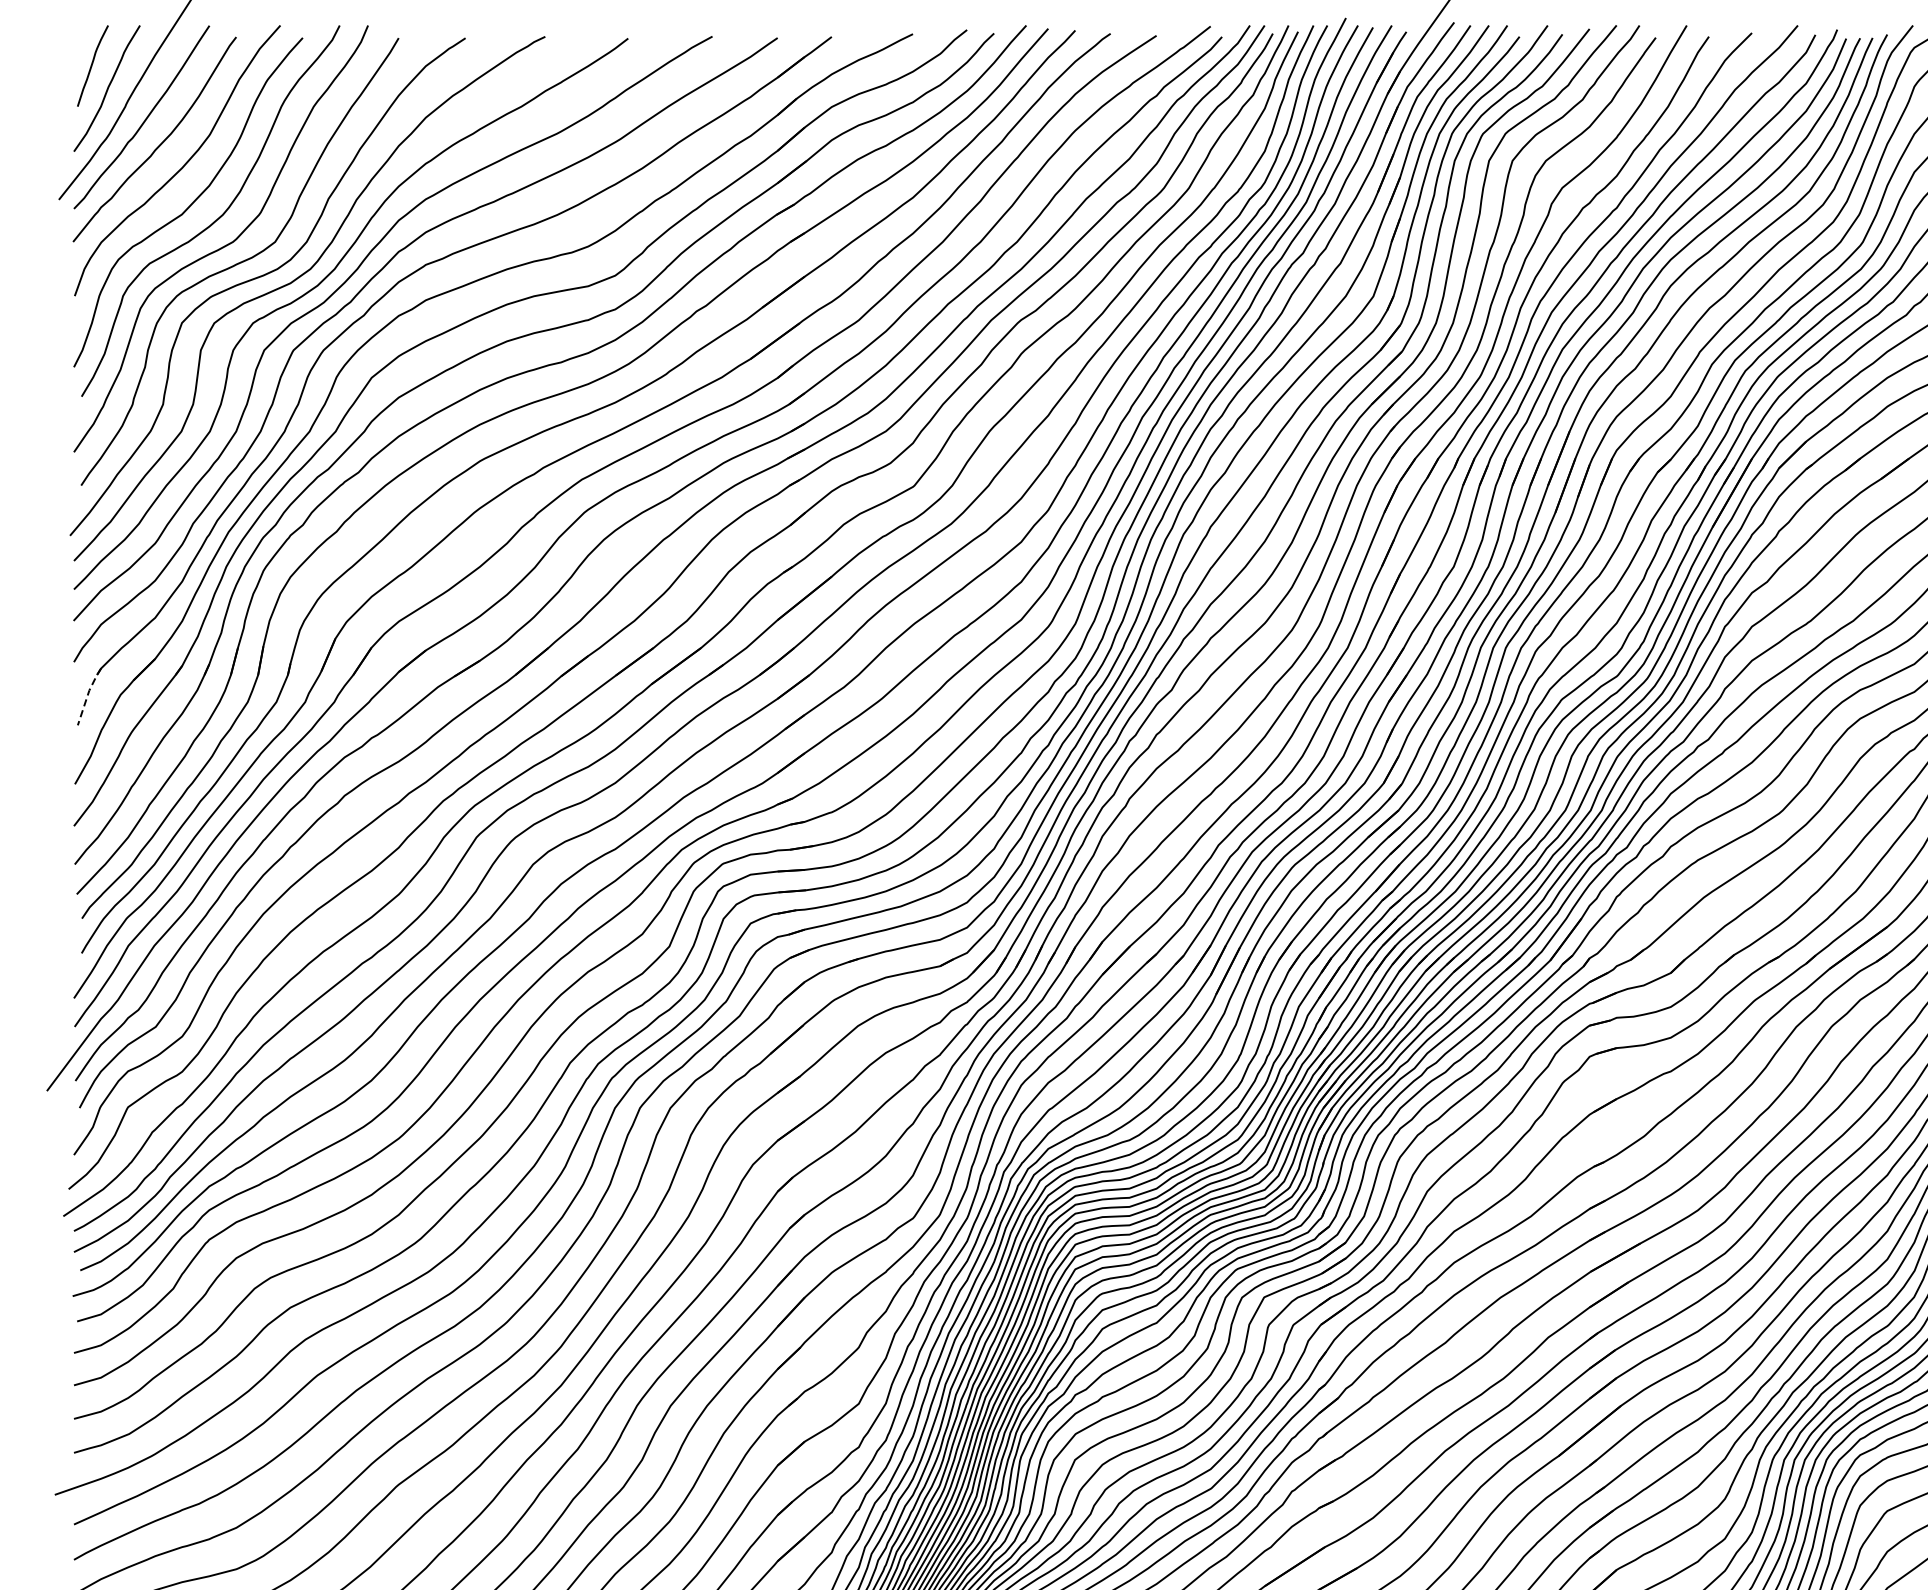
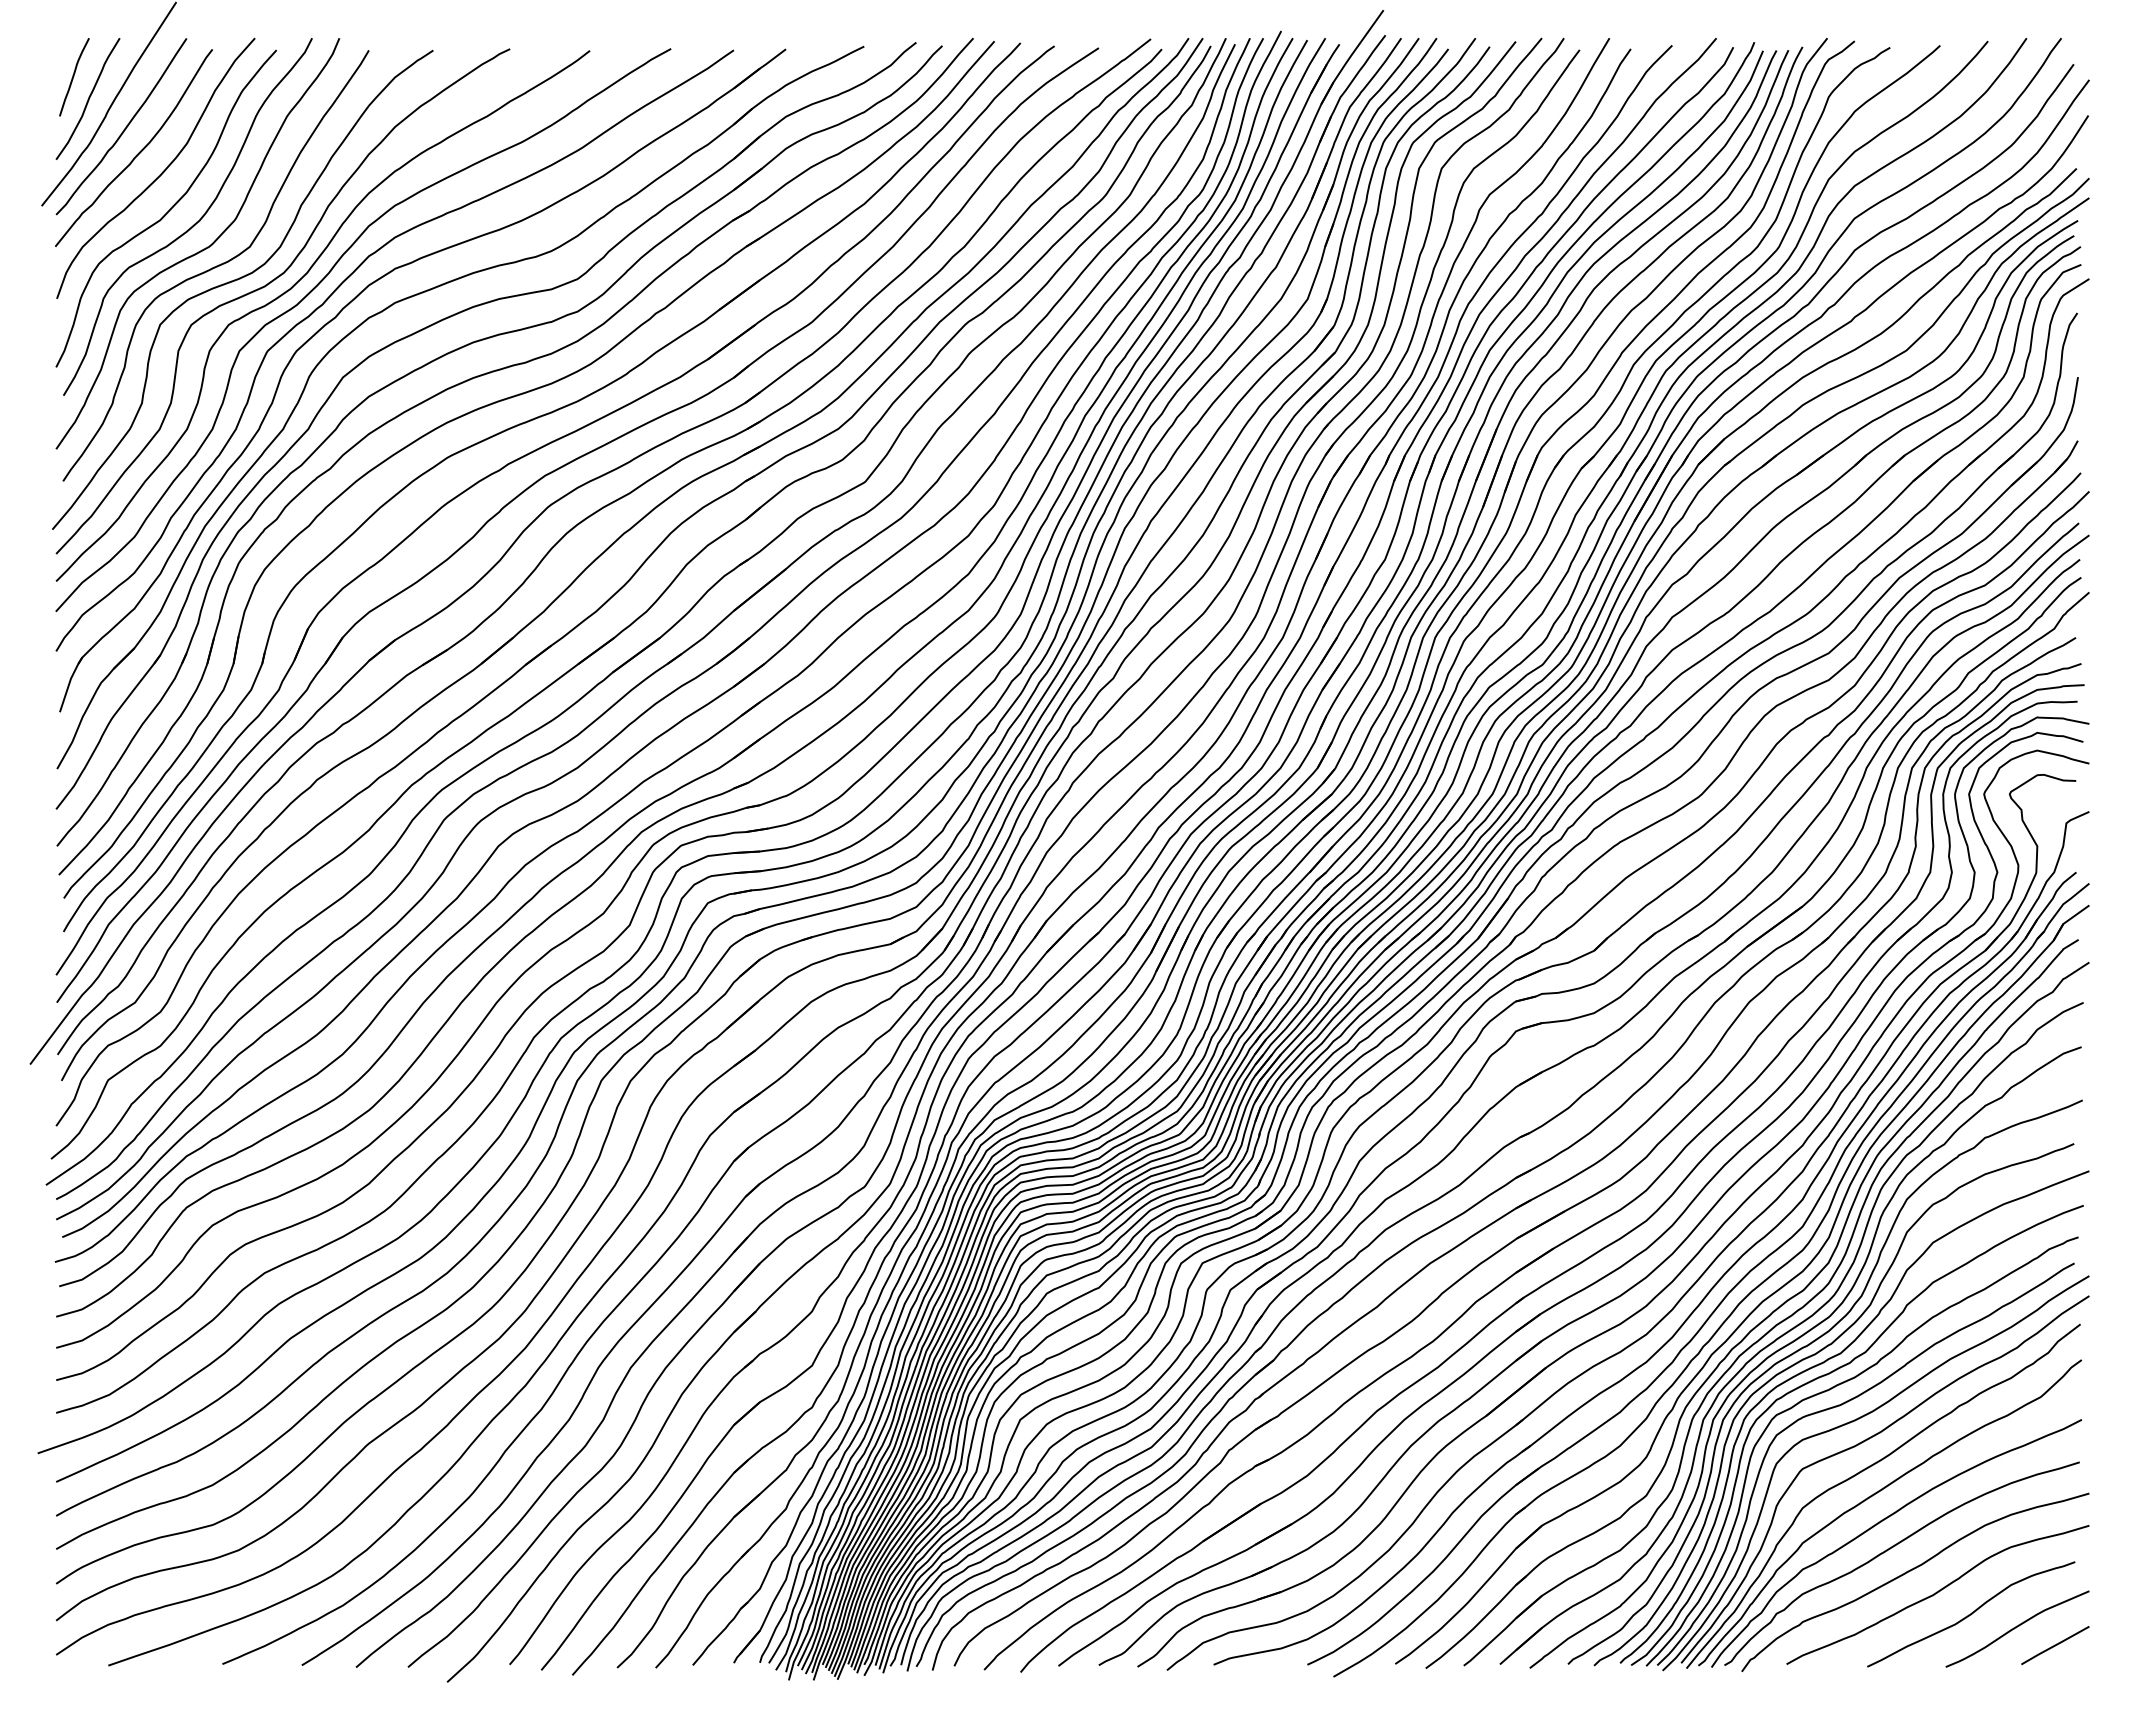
line: (87, 695) -> (69, 683), dashed -> solid

